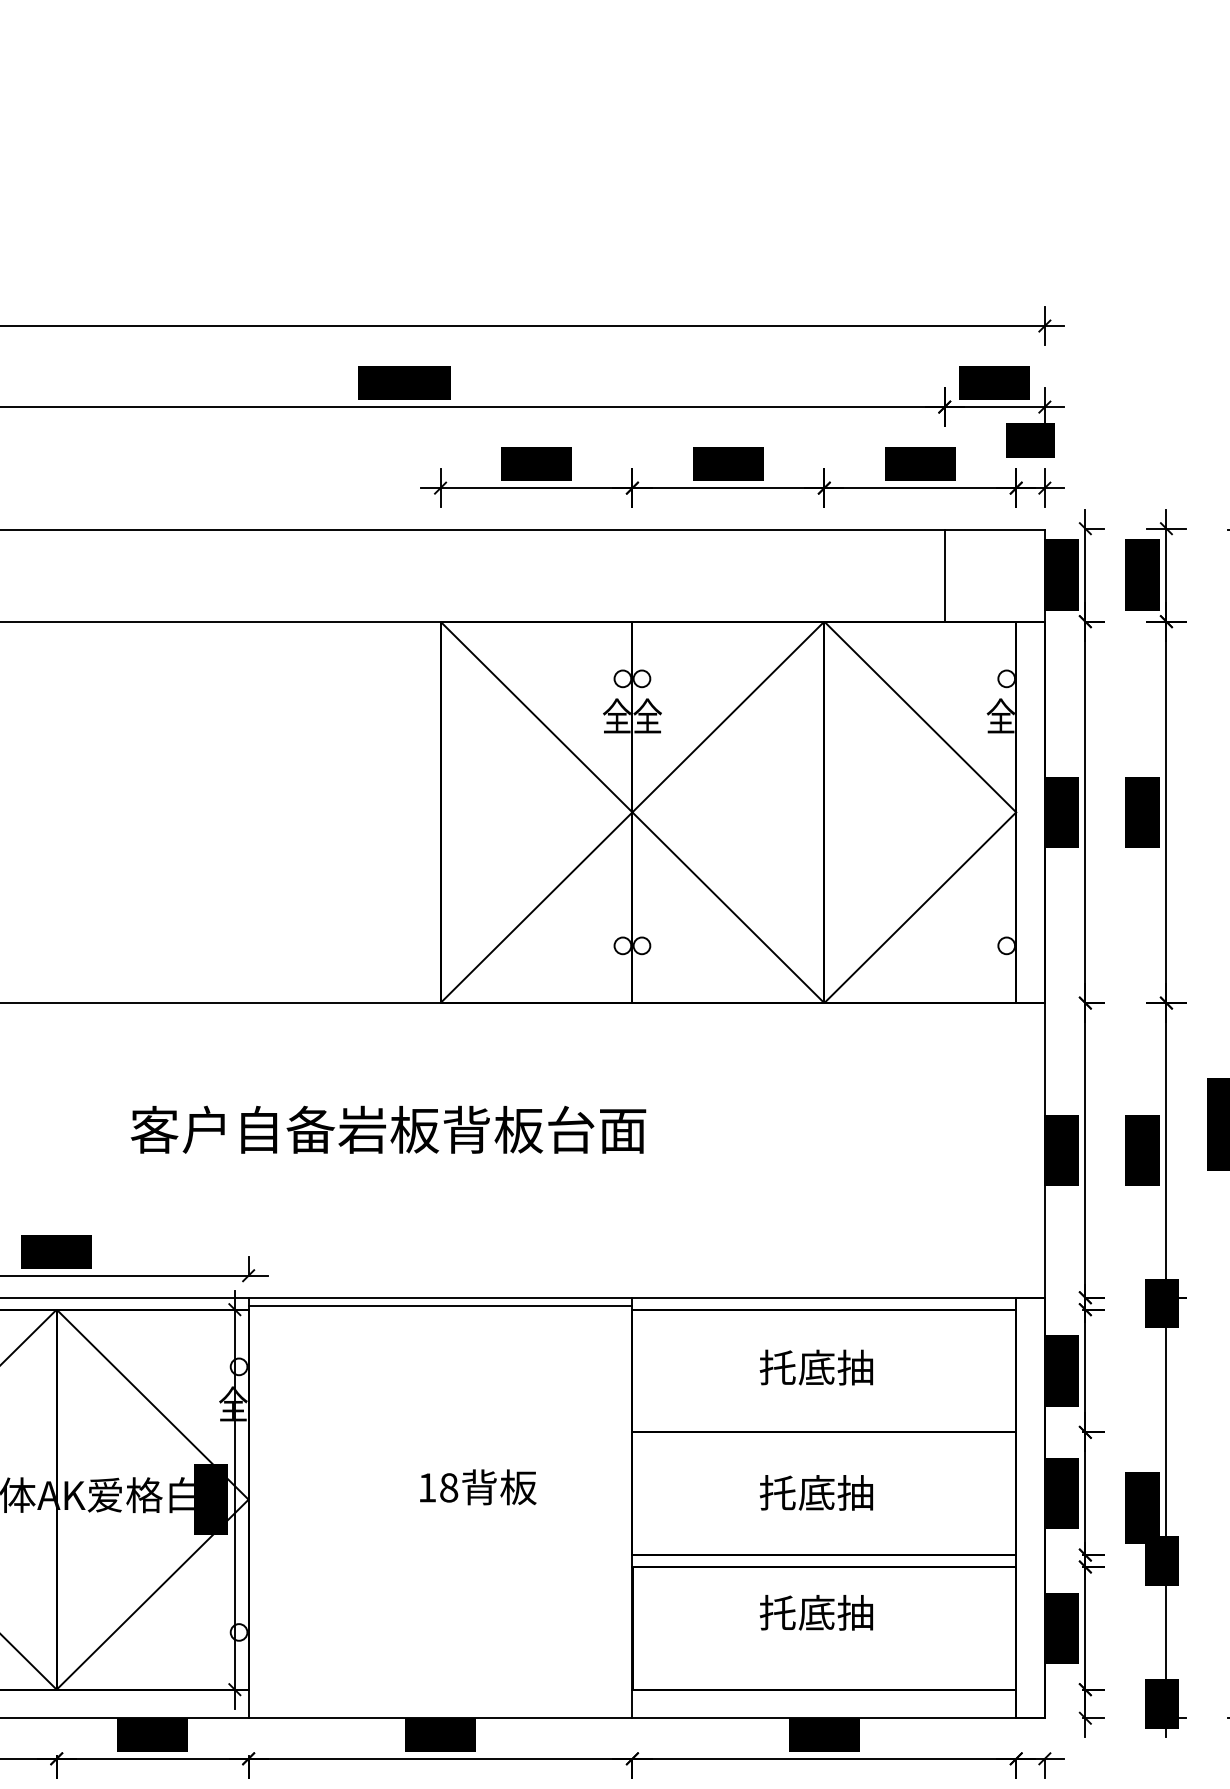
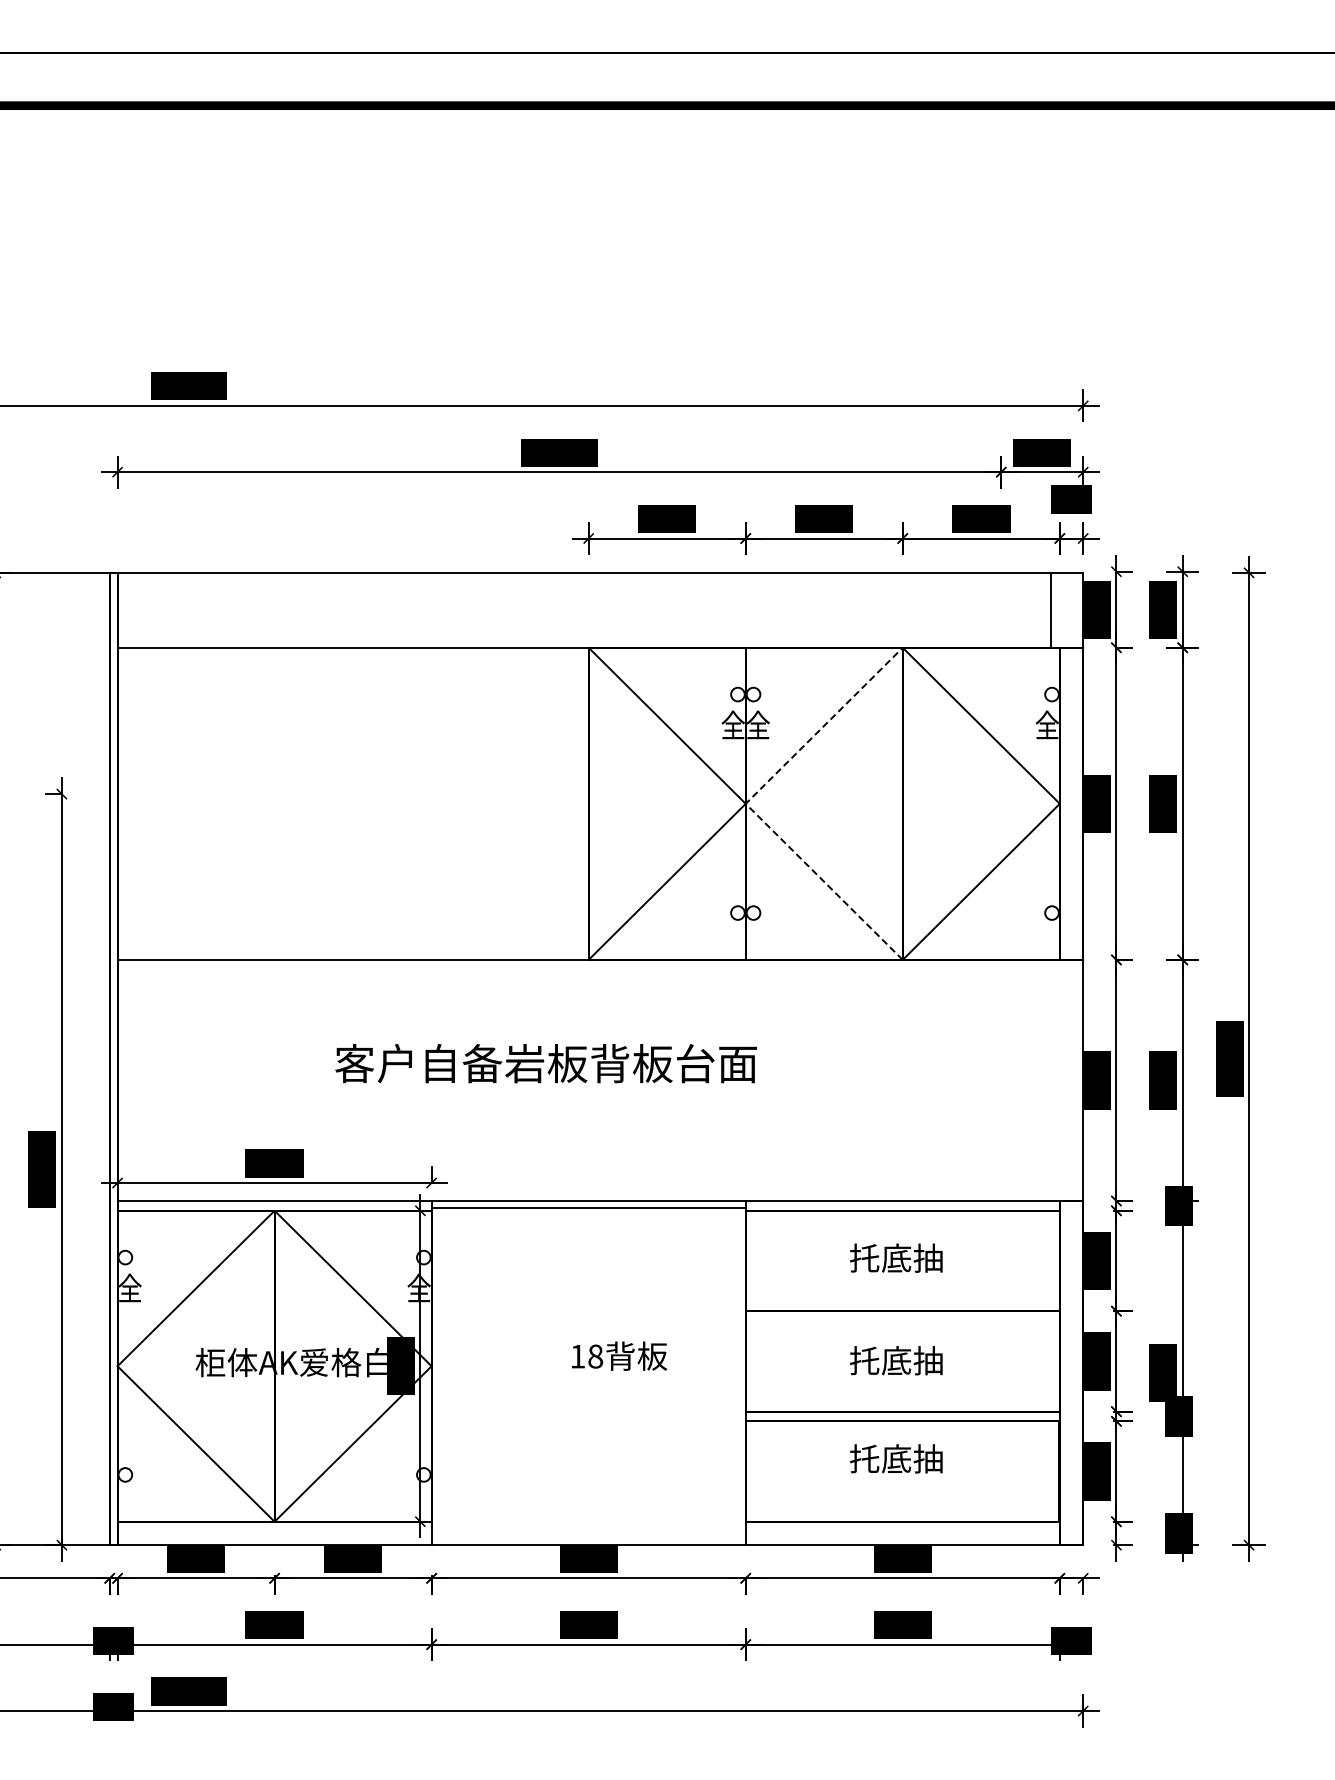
line: (944, 574) -> (1051, 609), moved
line: (632, 811) -> (745, 803), solid -> dashed

